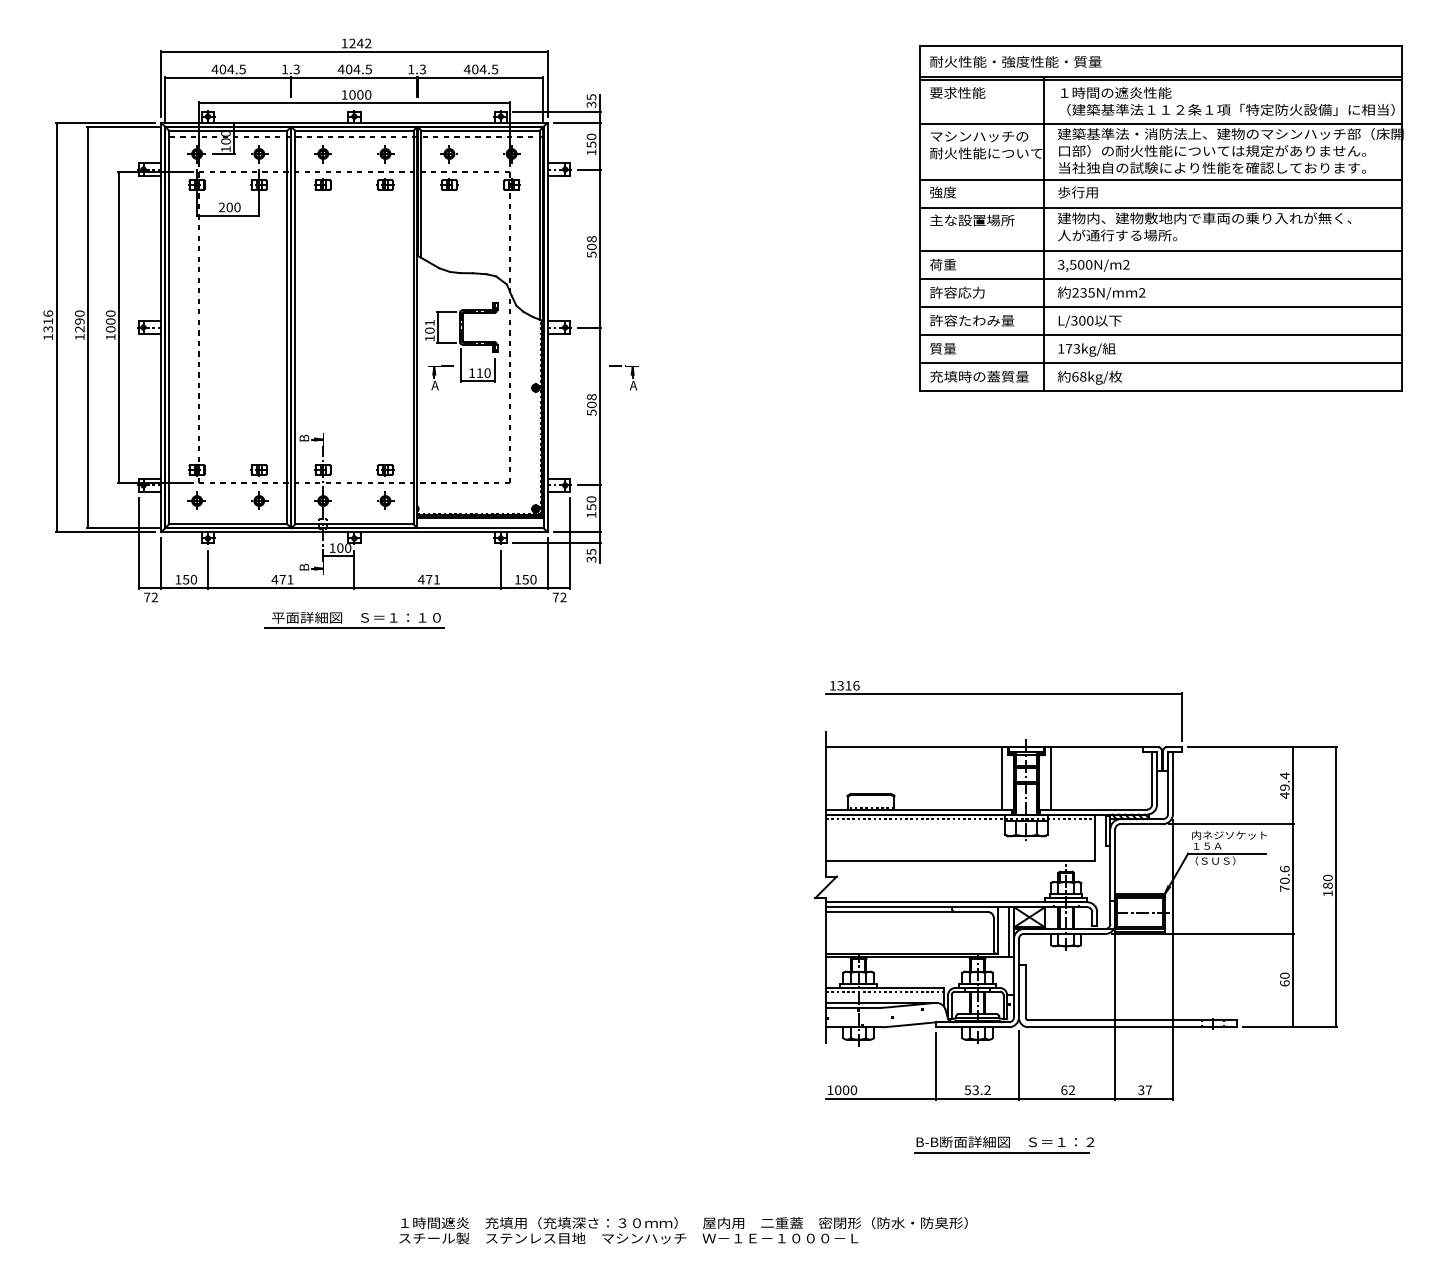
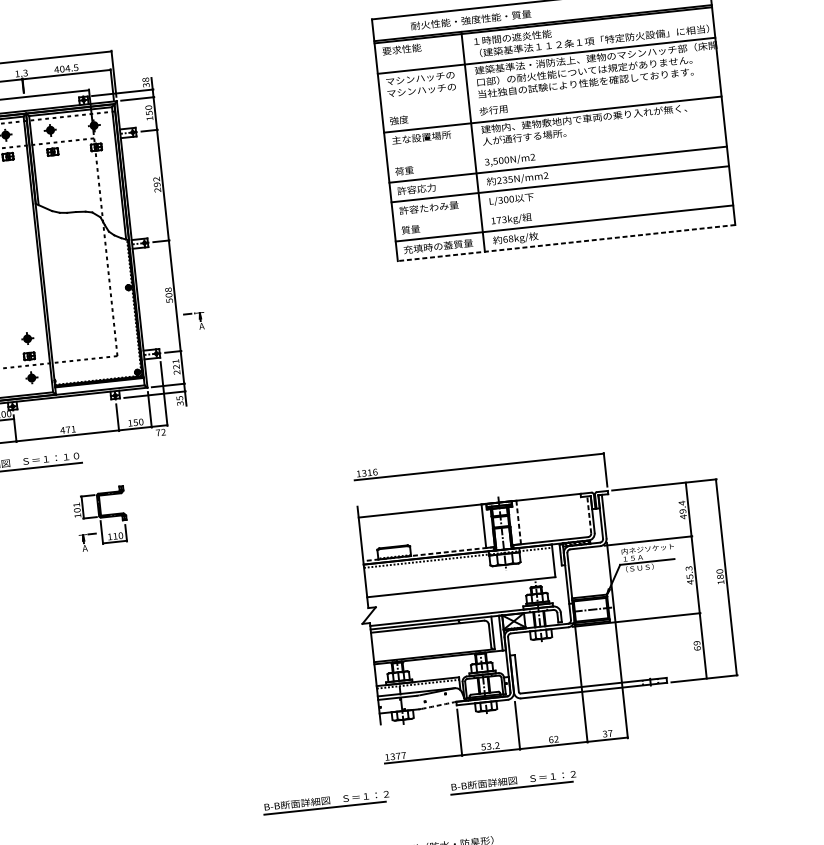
text: (1015, 61) -> (470, 19), moved
text: (591, 97) -> (145, 80), 35 -> 38
text: (986, 153) -> (426, 89), 耐火性能について -> マシンハッチの
line: (1161, 179) -> (551, 94), removed
text: (591, 246) -> (156, 184), 508 -> 292
line: (1161, 251) -> (556, 145), removed
line: (1161, 335) -> (562, 204), removed
part: (461, 346) -> (100, 519), moved
part: (630, 375) -> (198, 319), moved
line: (1161, 391) -> (566, 243), solid -> dashed
part: (385, 444) -> (27, 338), added
text: (591, 507) -> (176, 367), 150 -> 221
line: (1152, 777) -> (589, 514), solid -> dashed
line: (1051, 778) -> (518, 522), solid -> dashed
line: (920, 809) -> (429, 554), solid -> dashed
text: (1284, 878) -> (689, 575), 70.6 -> 45.3
text: (1284, 975) -> (696, 643), 60 -> 69
arc: (911, 1024) -> (439, 705), solid -> dashed
text: (846, 1090) -> (398, 756), 1000 -> 1377
part: (737, 1144) -> (326, 802), added

